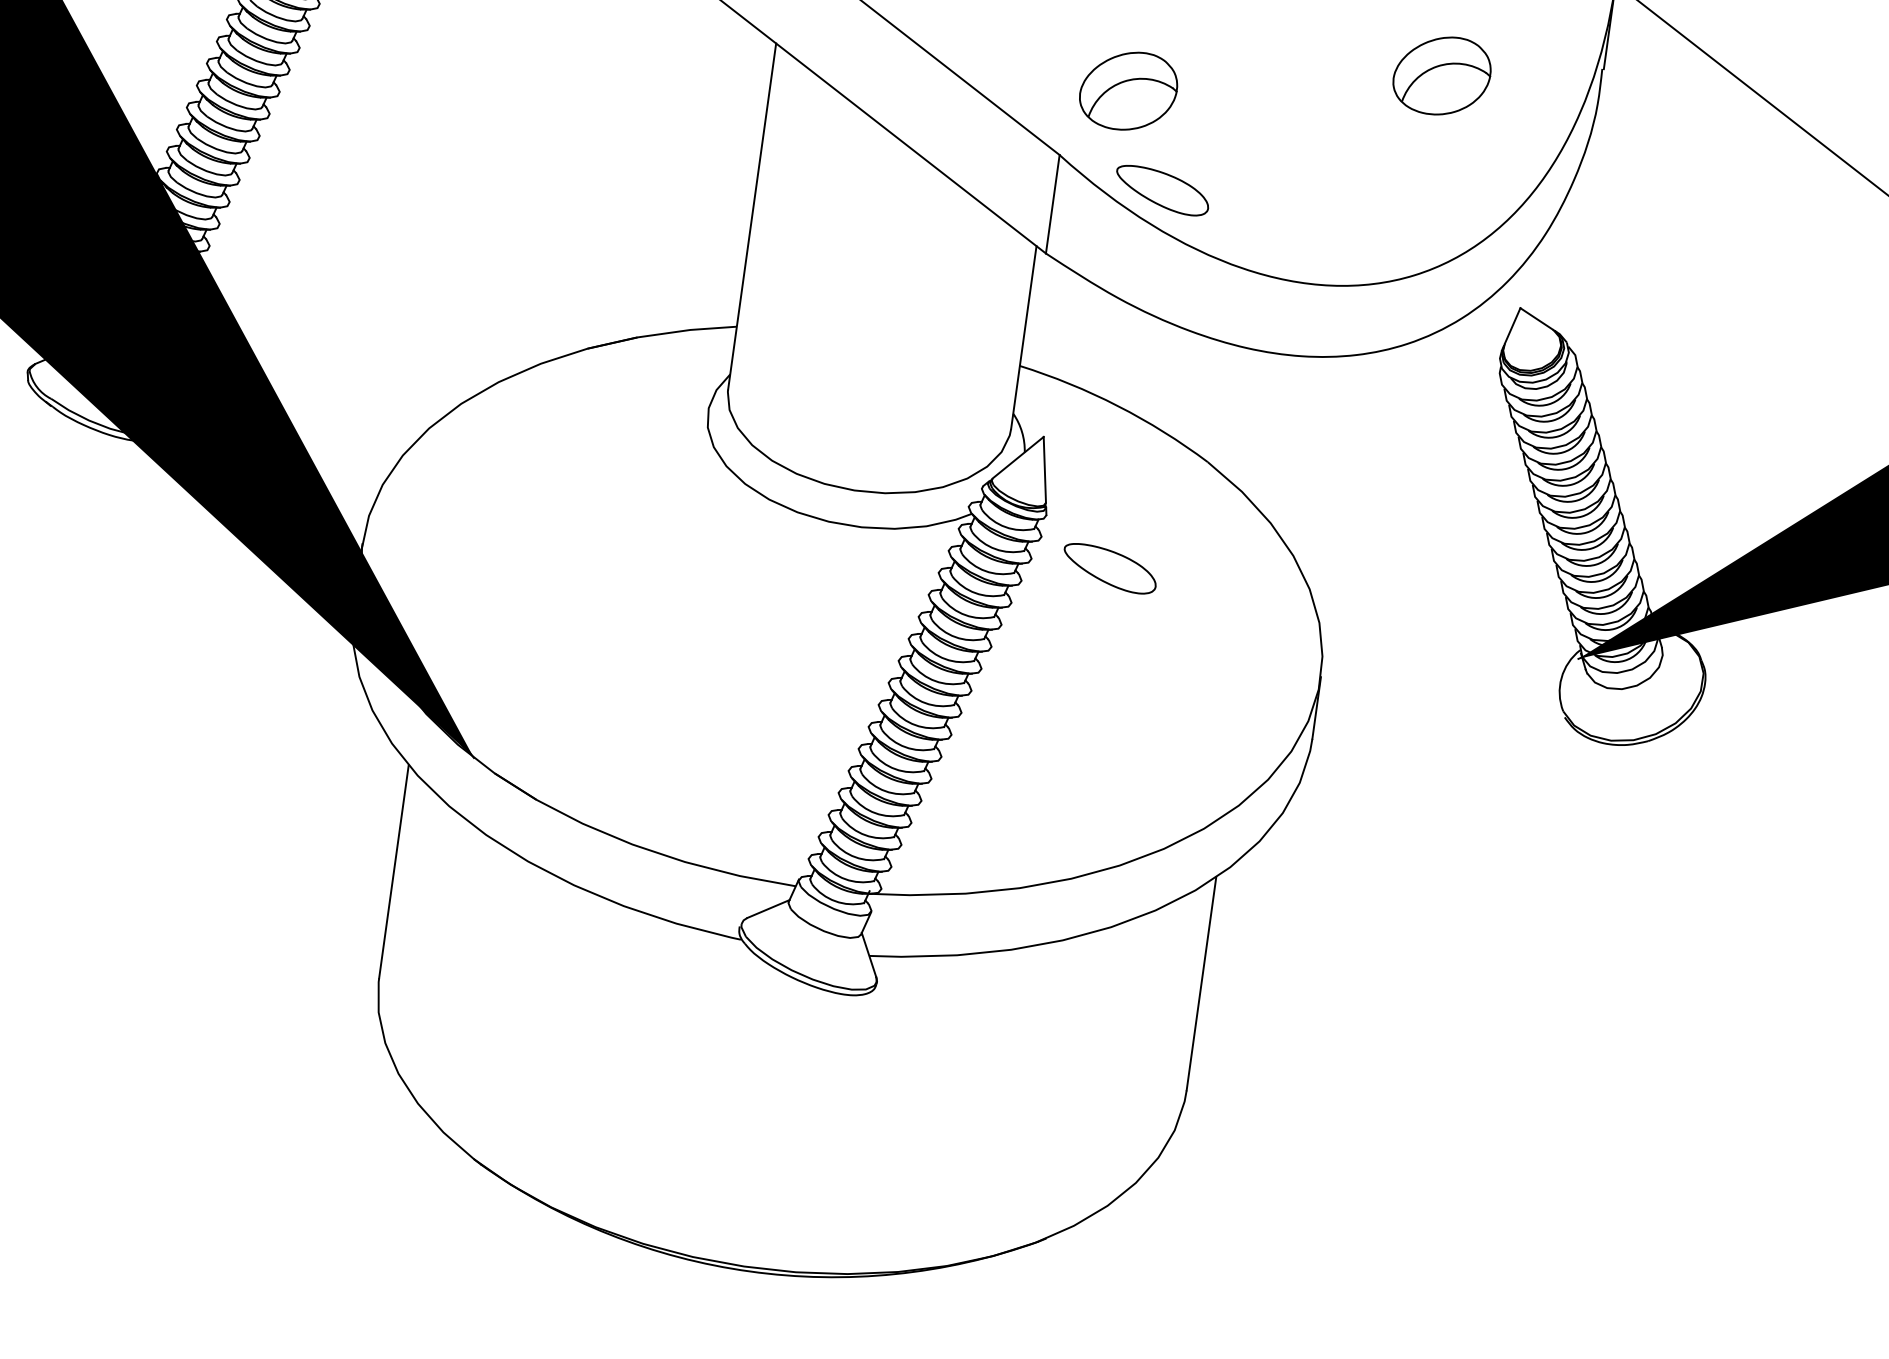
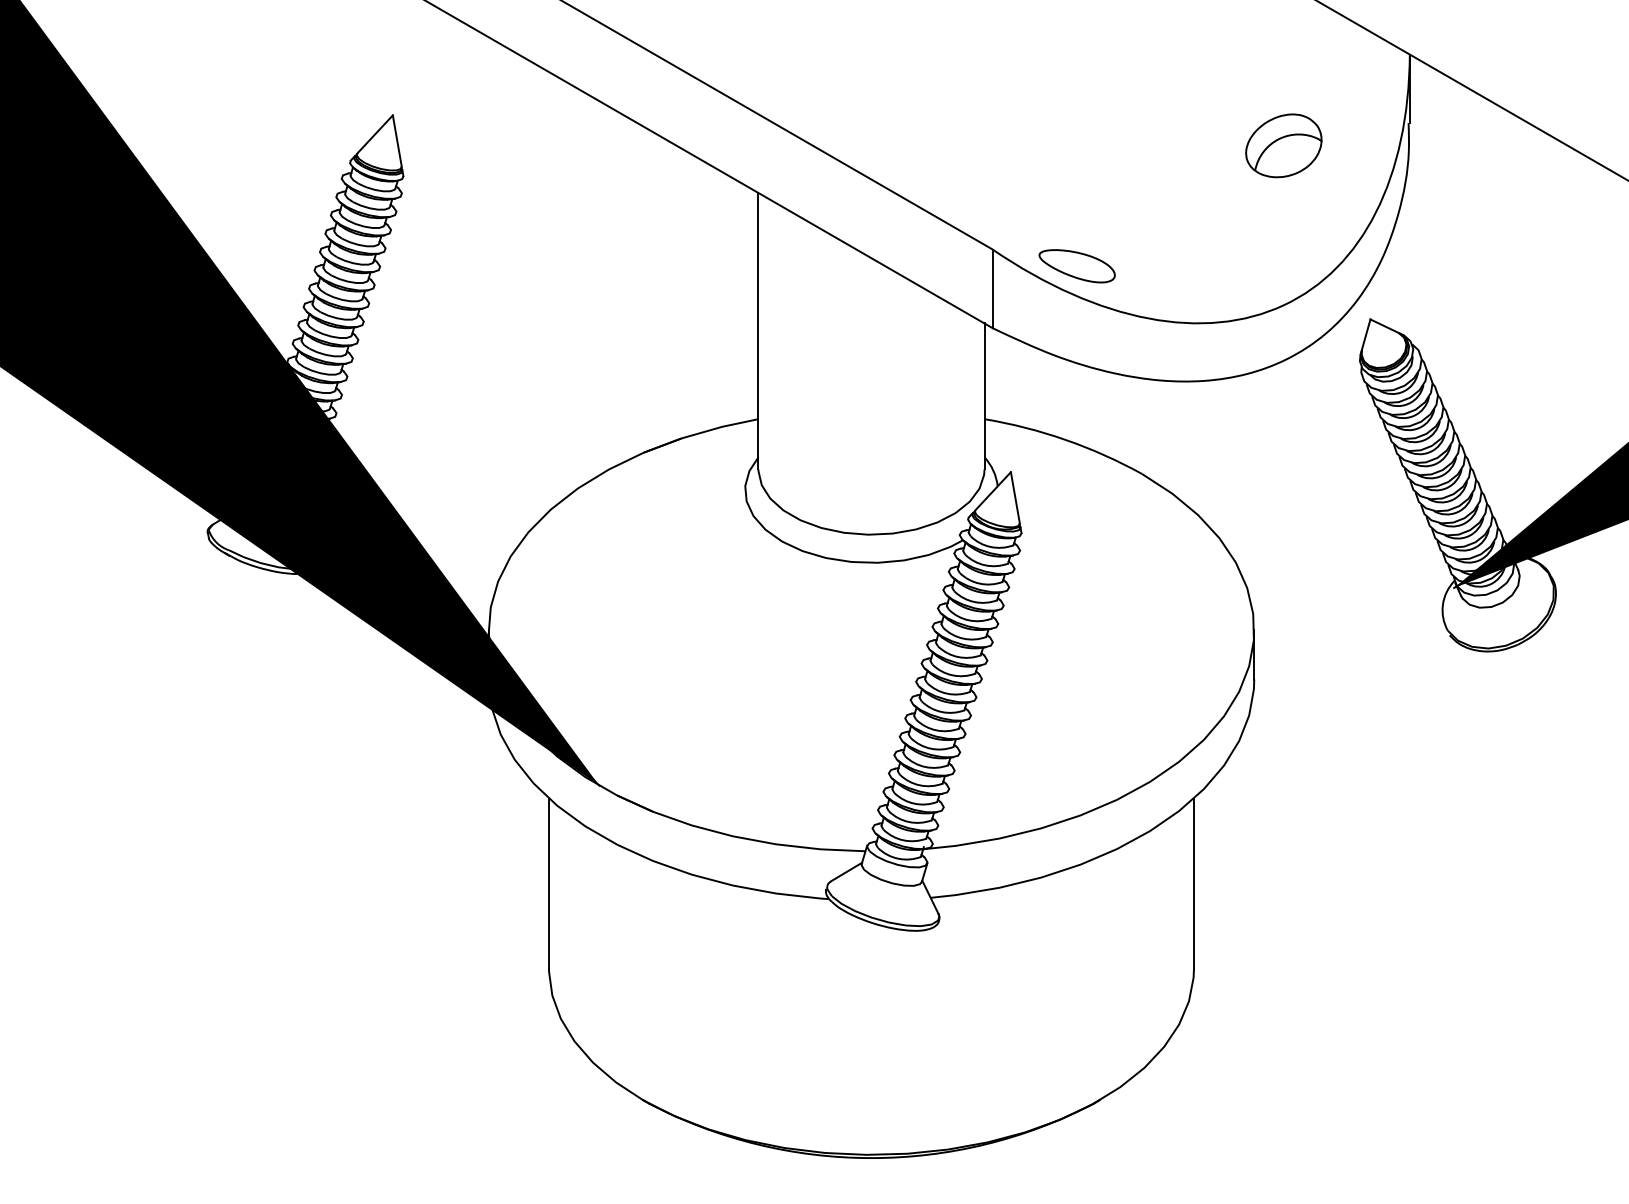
part: (1128, 90) -> (1039, 191), removed
part: (1109, 568) -> (1076, 568), removed

